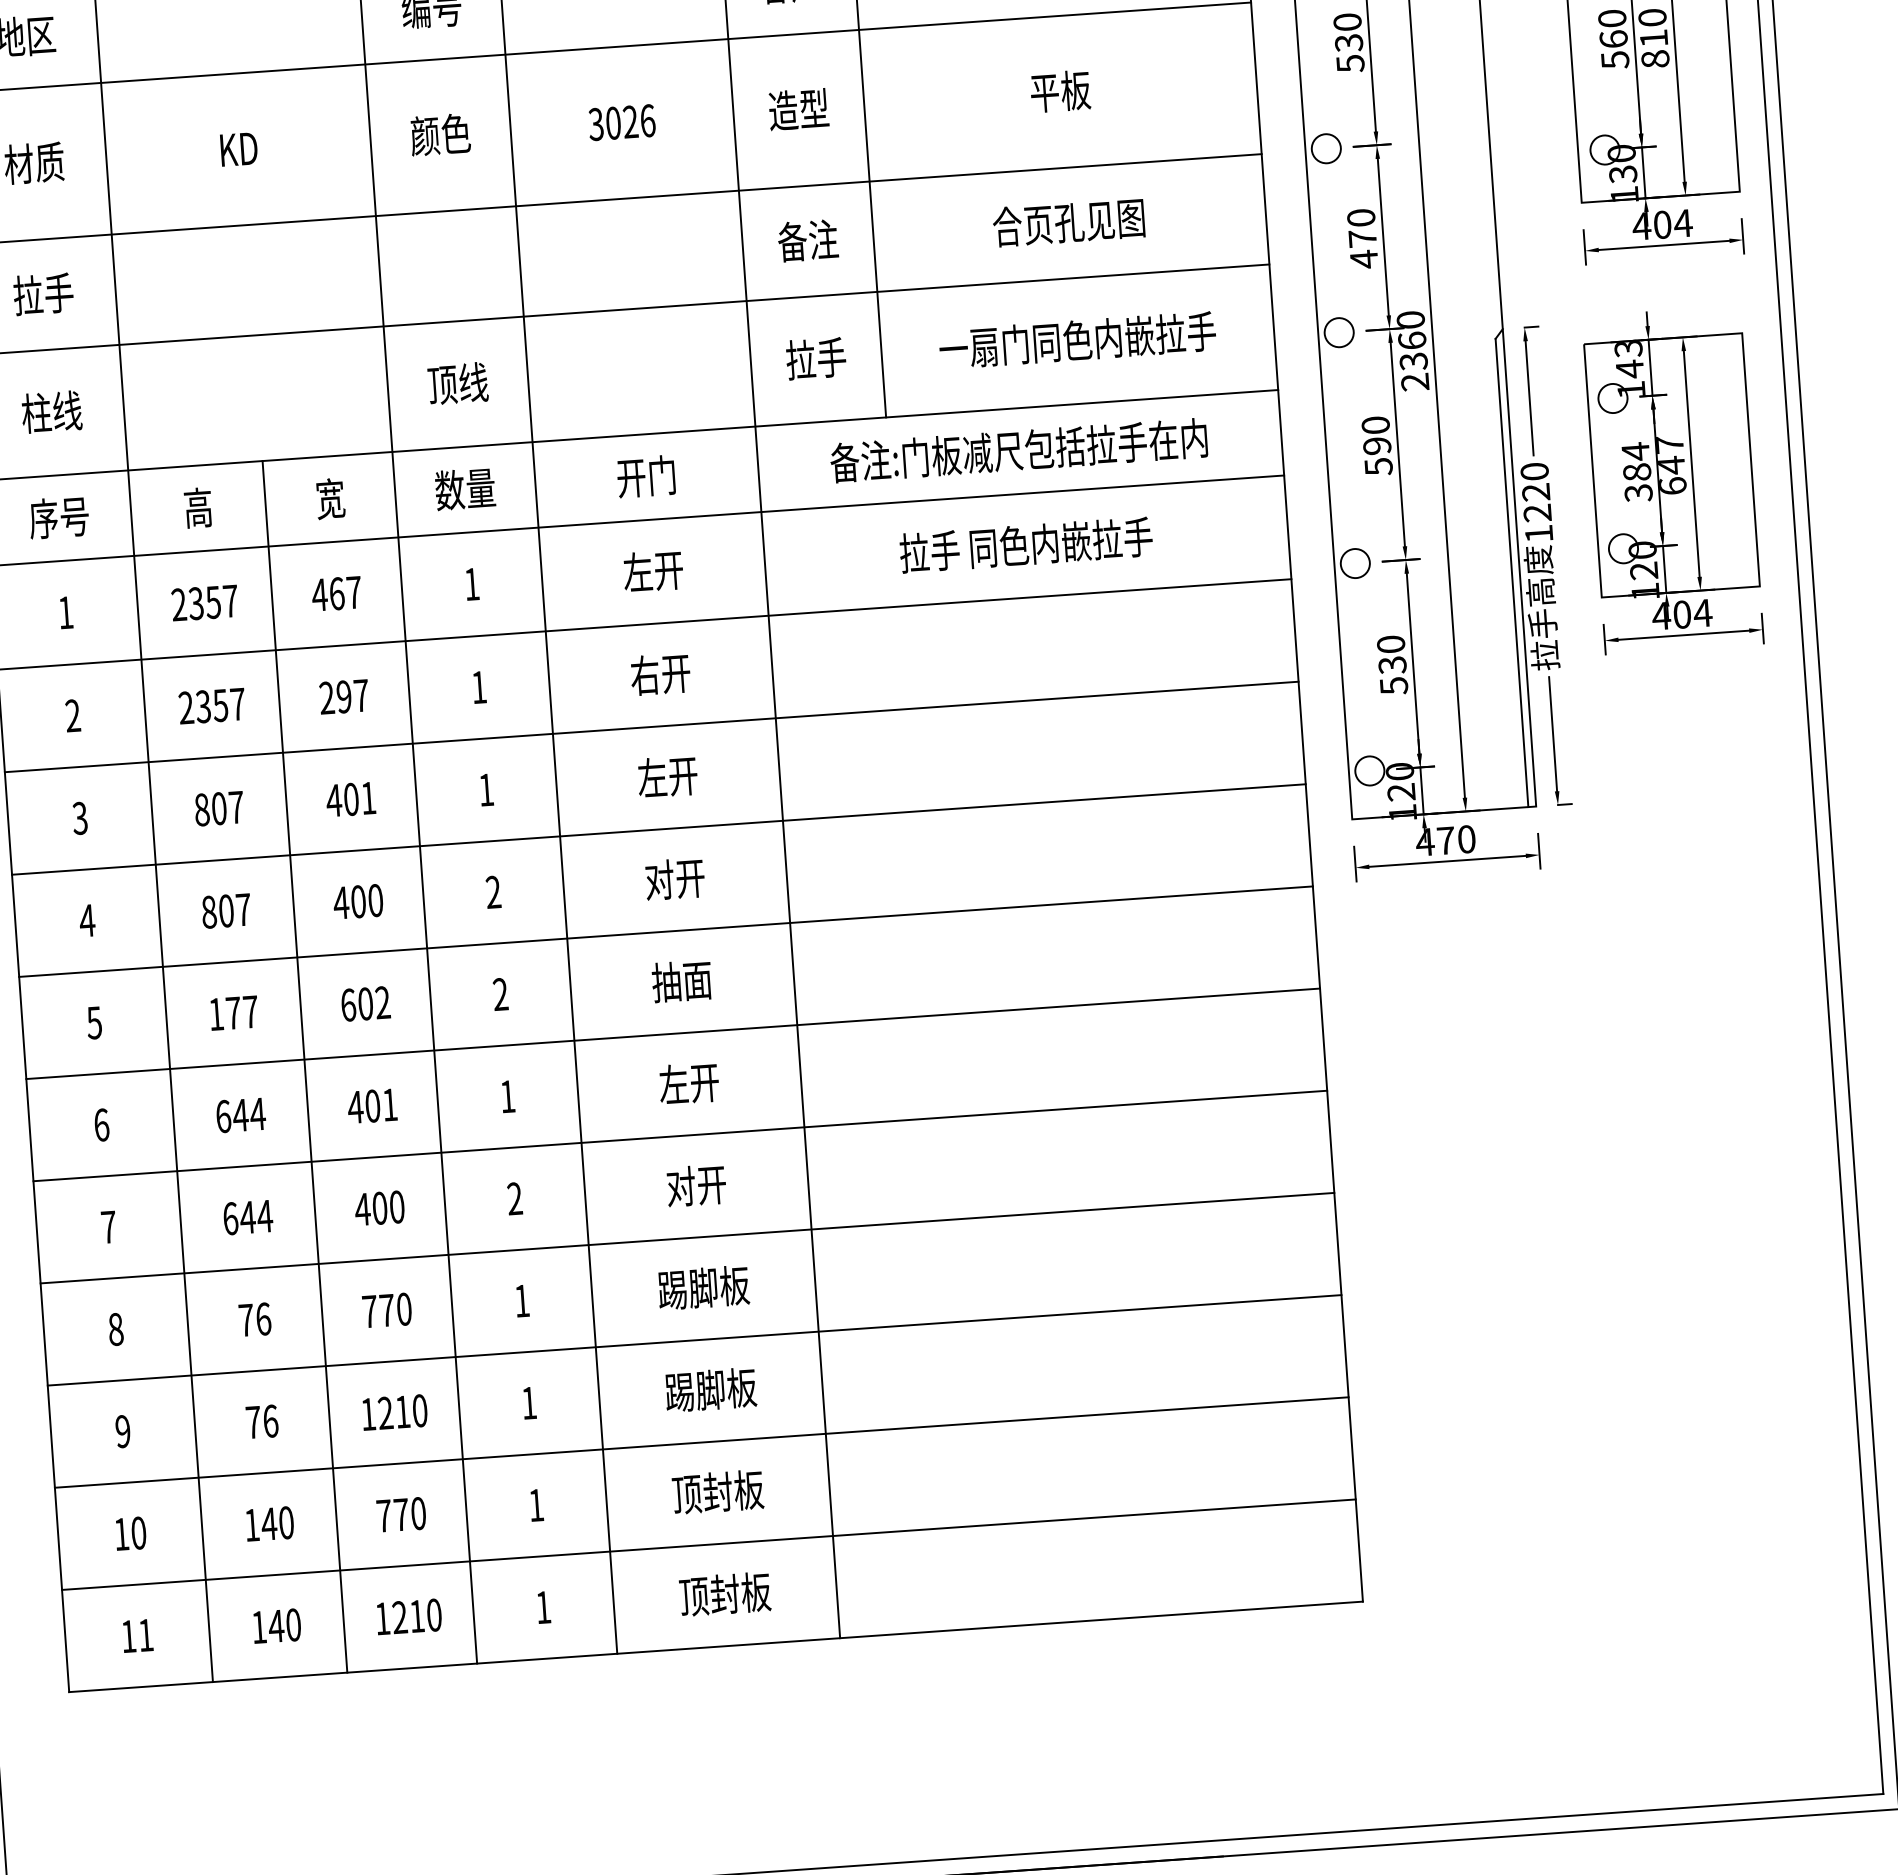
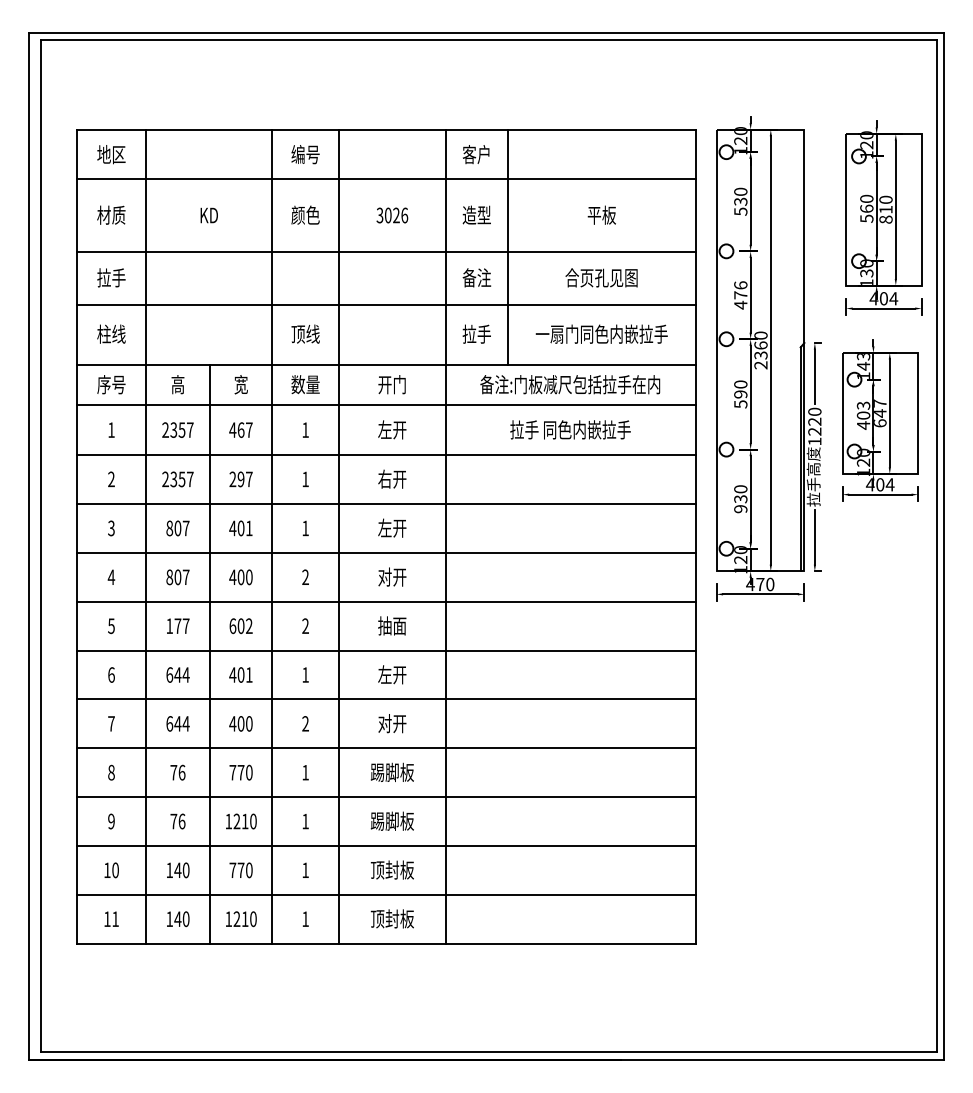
text: (1360, 218) -> (740, 285), 470 -> 476
text: (1636, 472) -> (863, 415), 384 -> 403
text: (1393, 686) -> (740, 509), 530 -> 930

